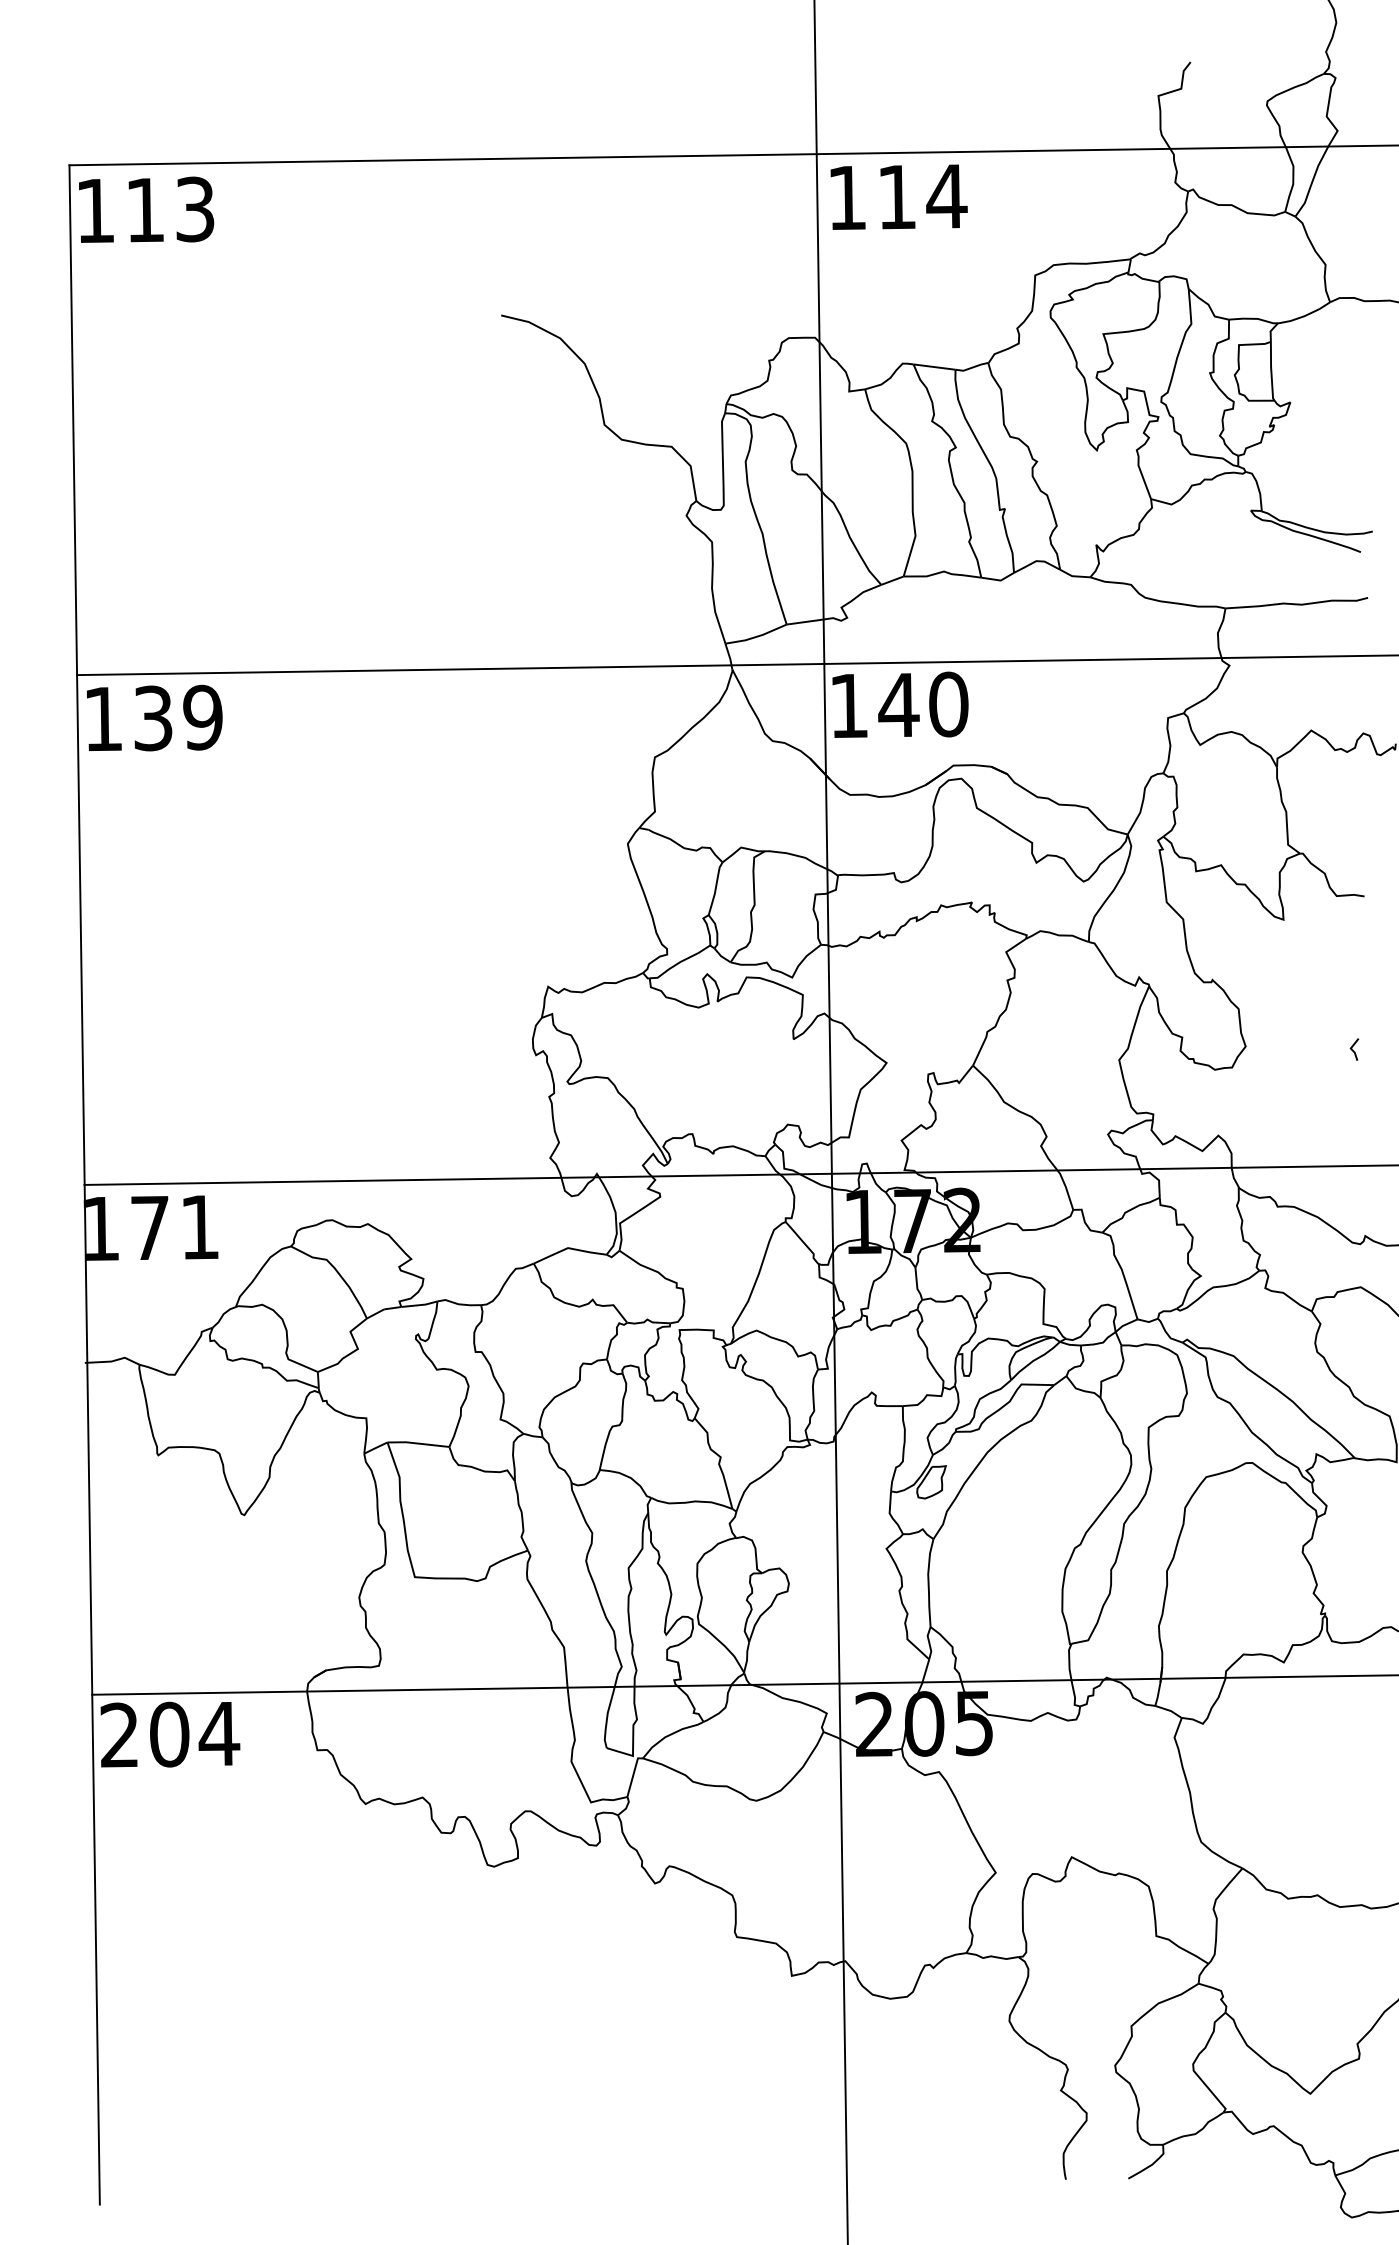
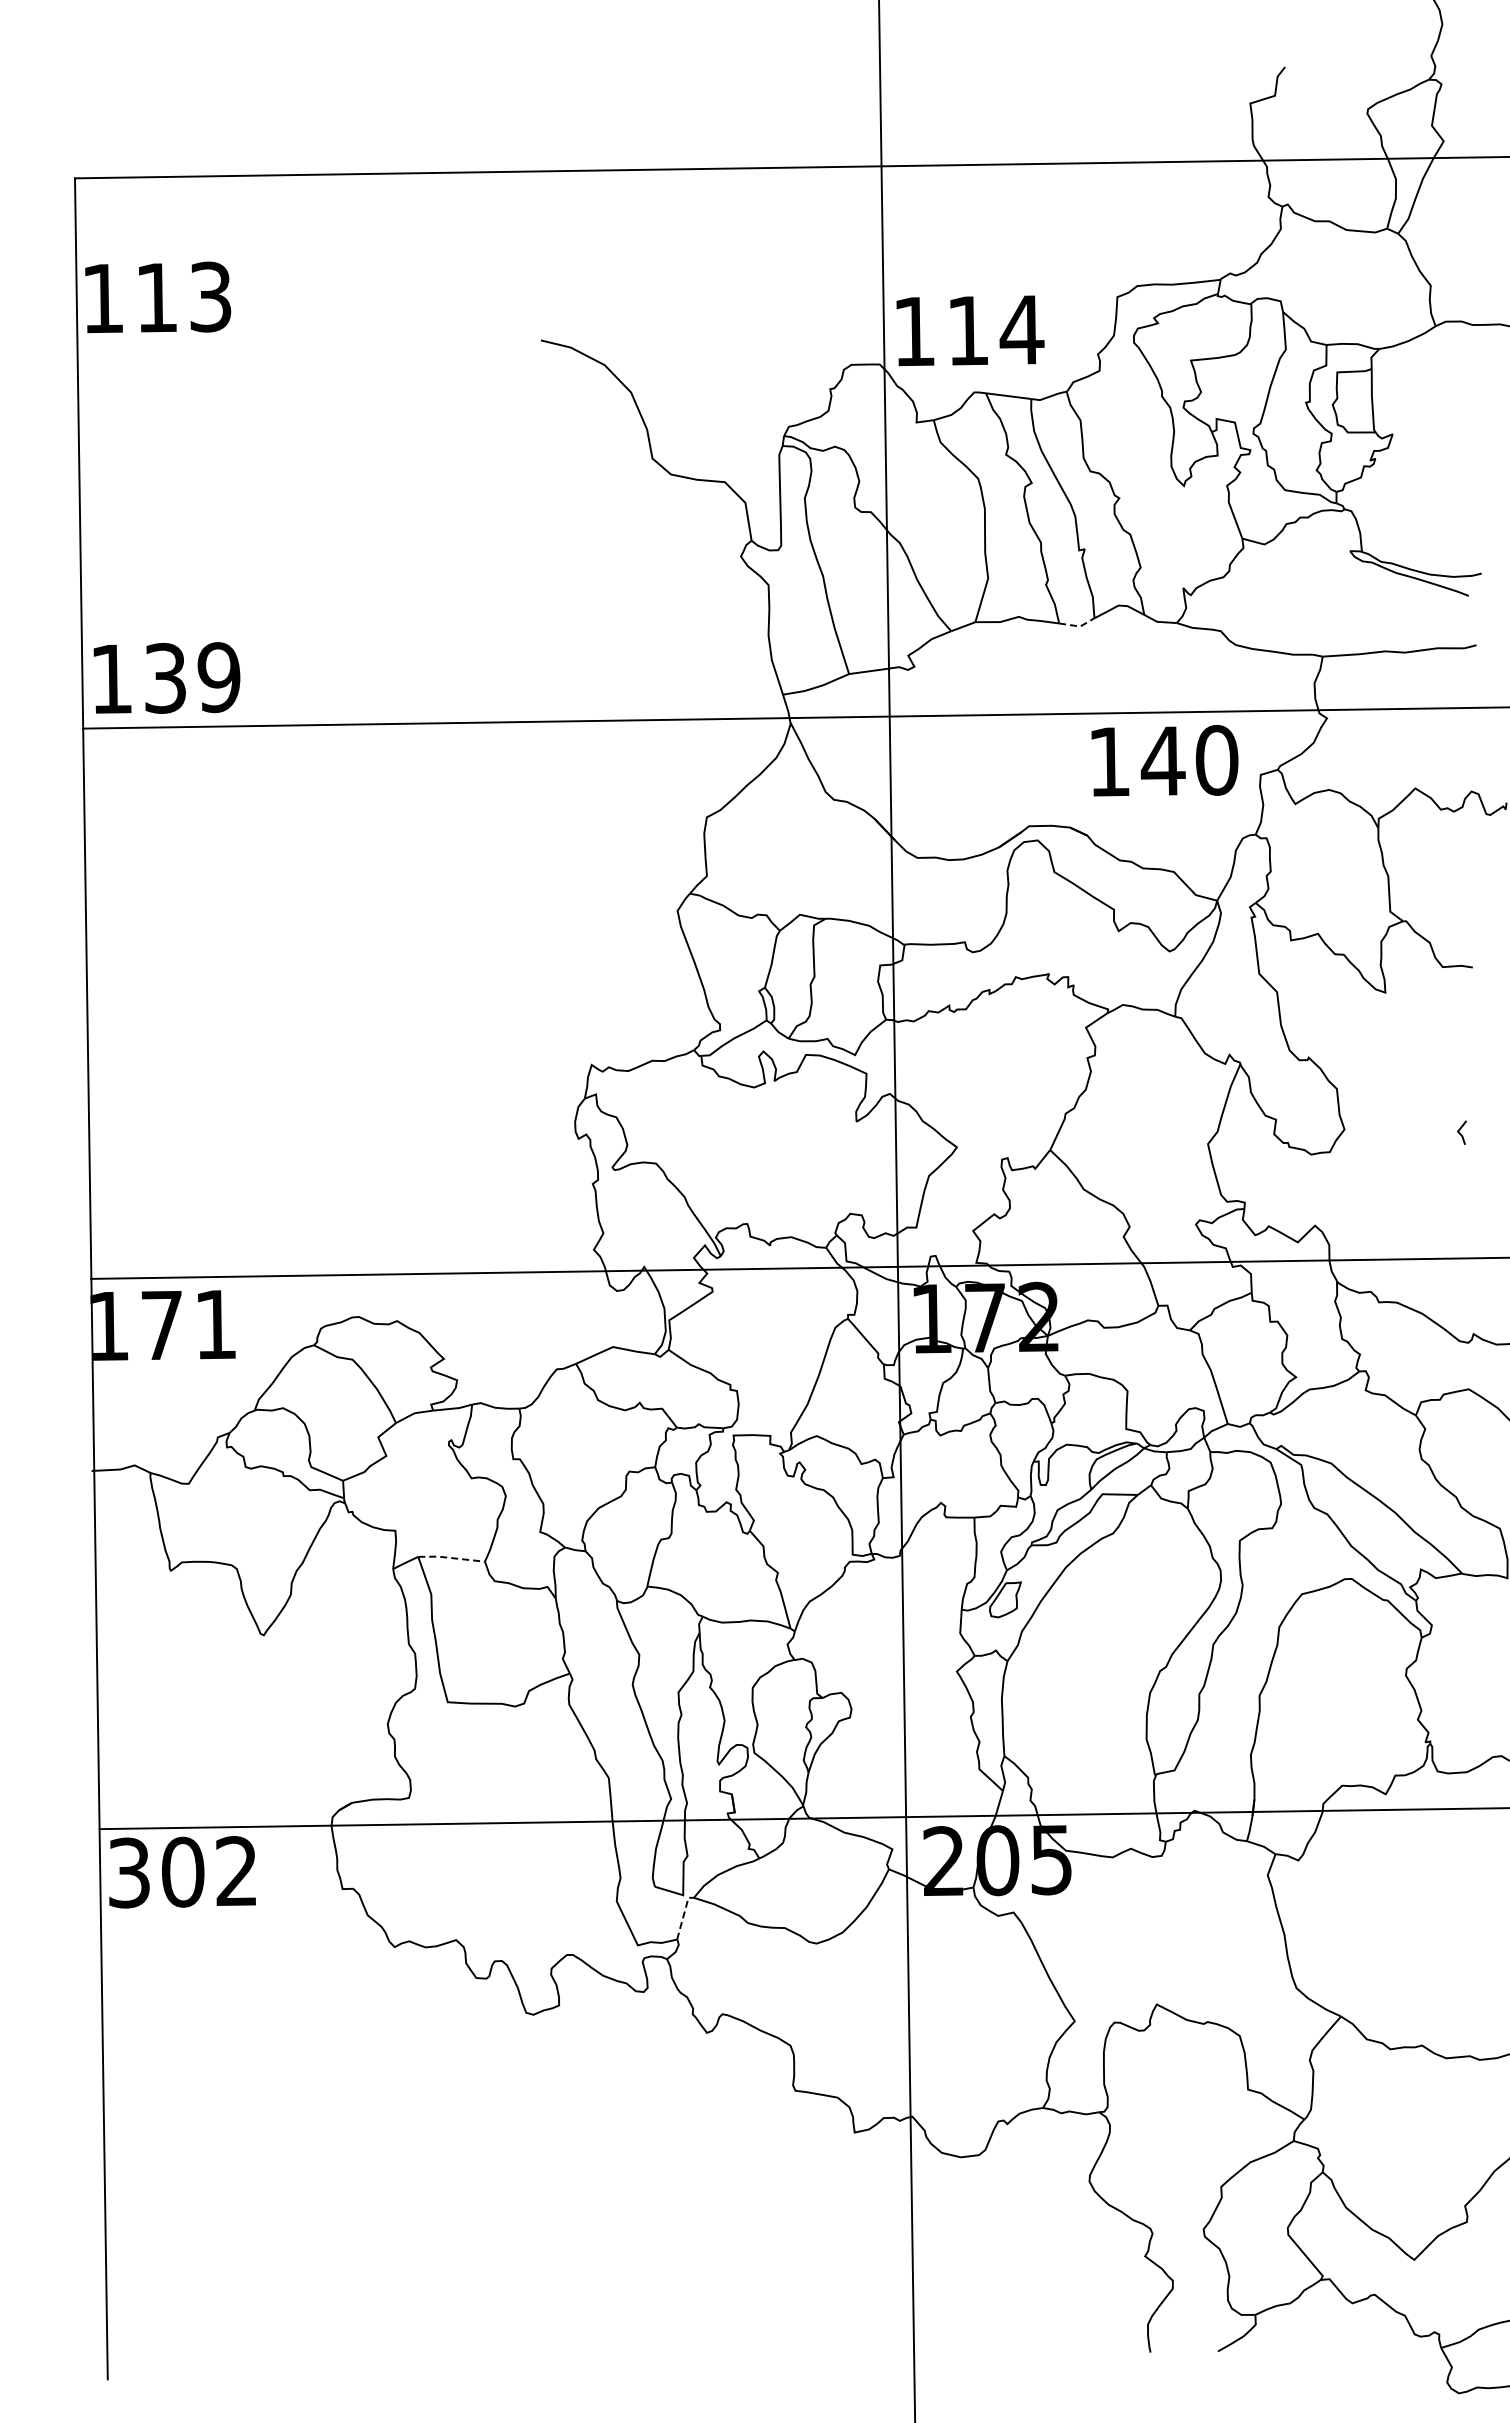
text: (899, 196) -> (970, 330), moved
text: (146, 209) -> (158, 297), moved
line: (999, 580) -> (1078, 626), solid -> dashed
text: (900, 704) -> (1164, 760), moved
text: (154, 717) -> (166, 677), moved
line: (418, 1443) -> (451, 1558), solid -> dashed
text: (170, 1734) -> (183, 1872), 204 -> 302
line: (633, 1775) -> (683, 1916), solid -> dashed

